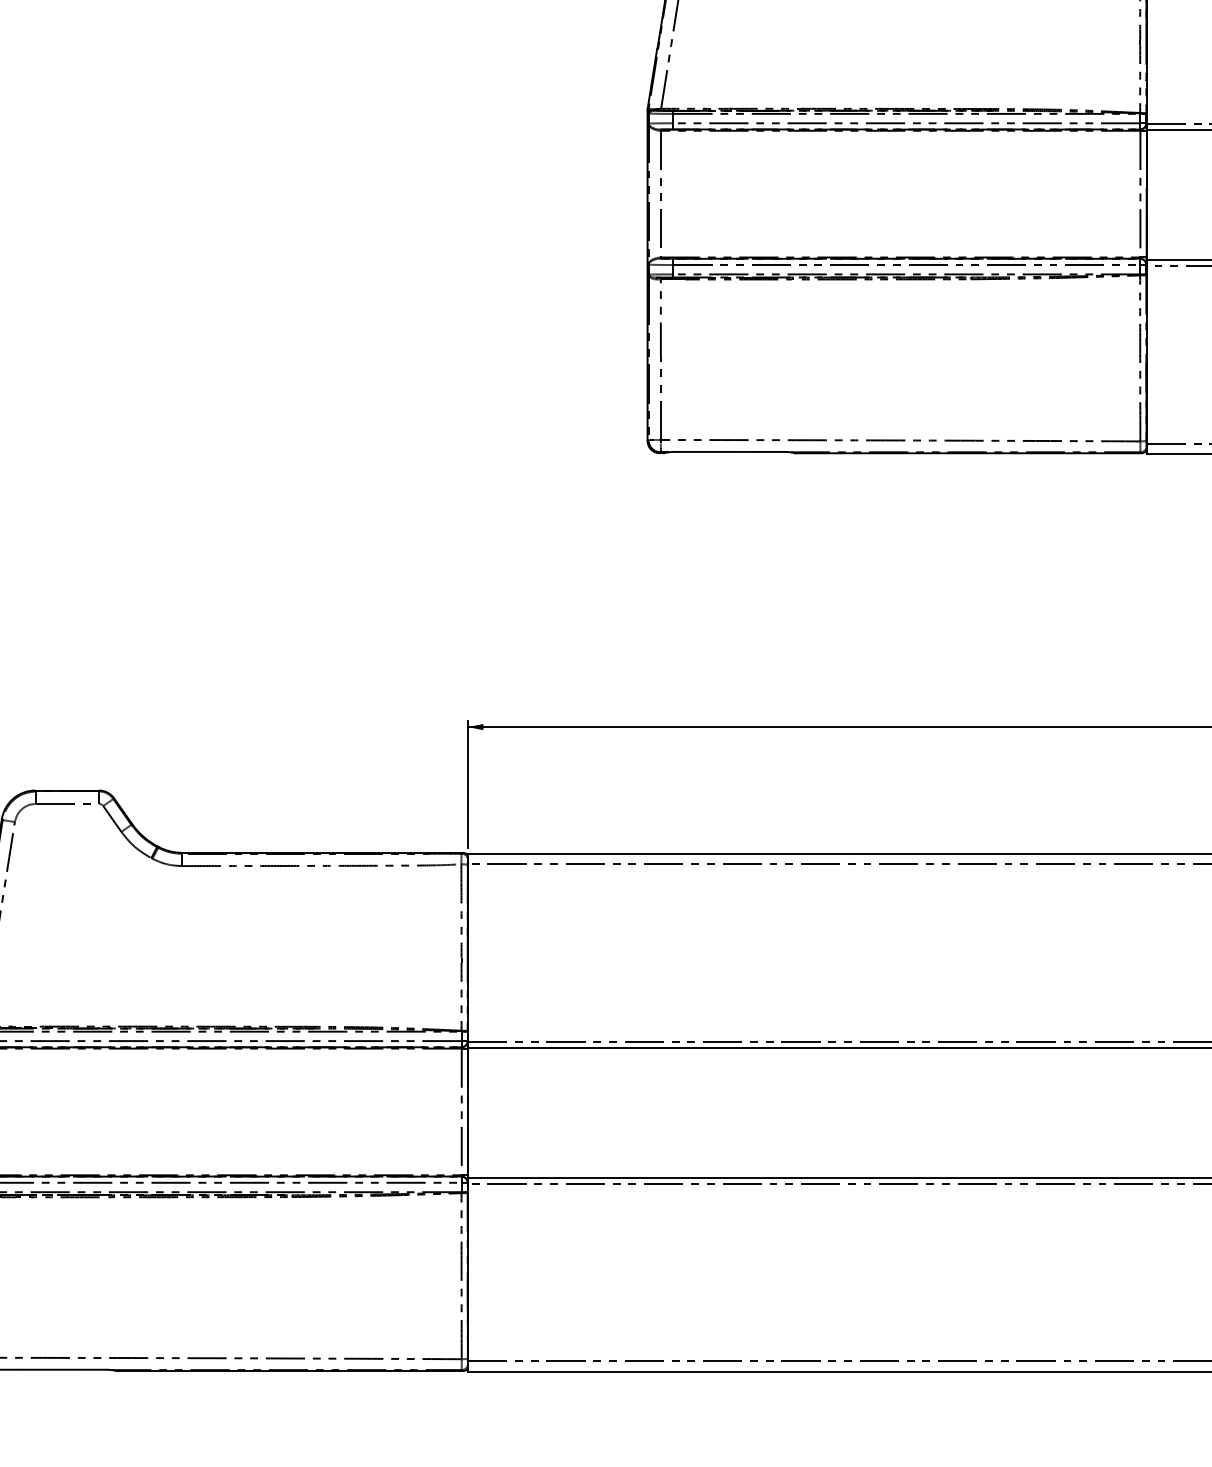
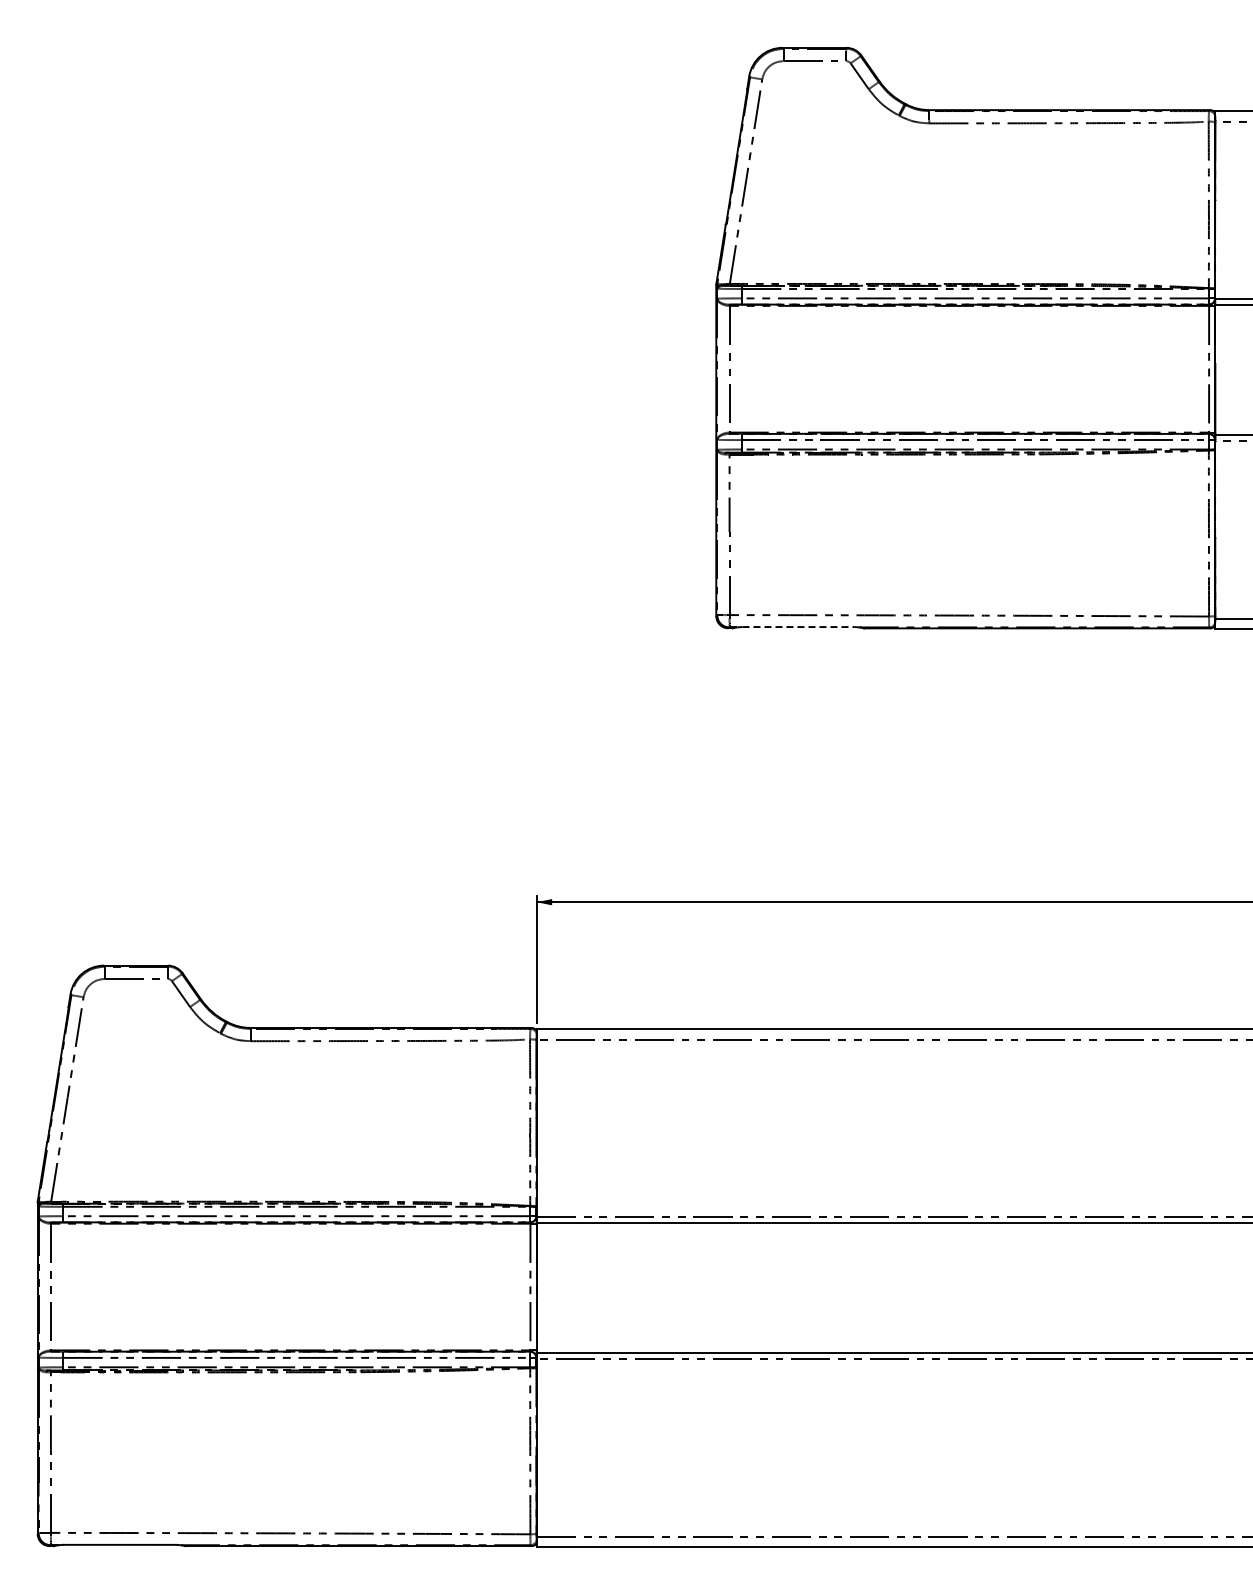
line: (729, 452) -> (798, 627), solid -> dashed

